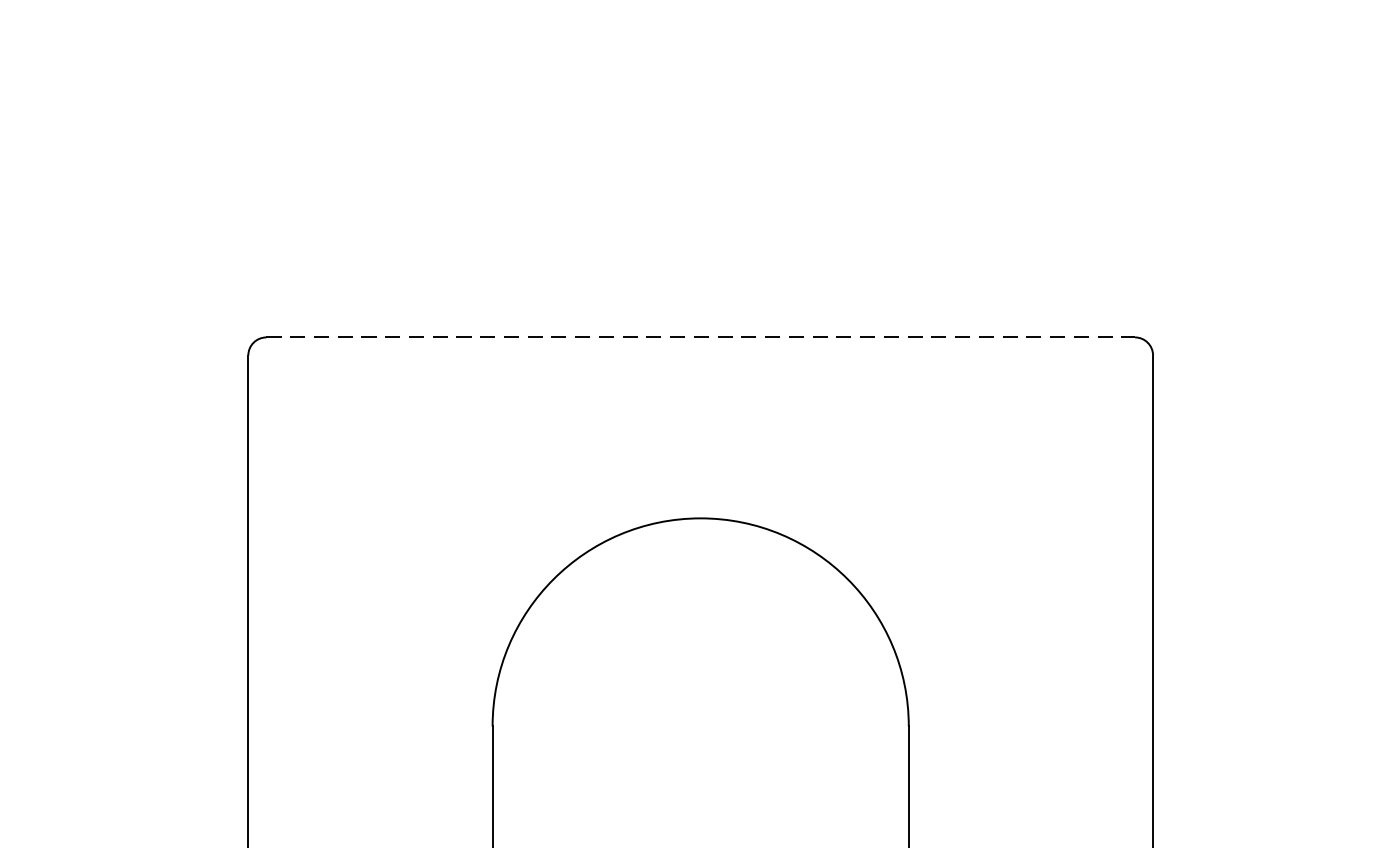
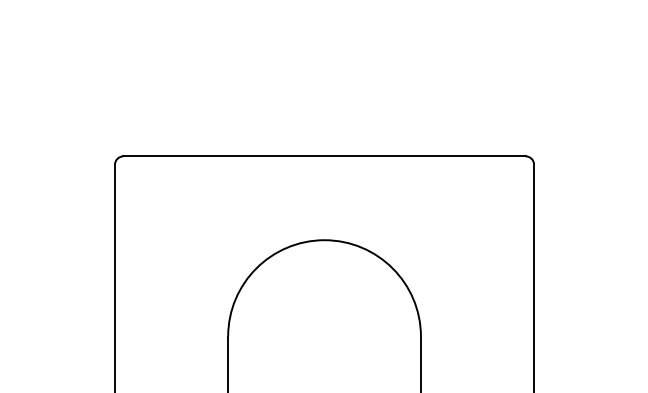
line: (702, 337) -> (325, 156), dashed -> solid

